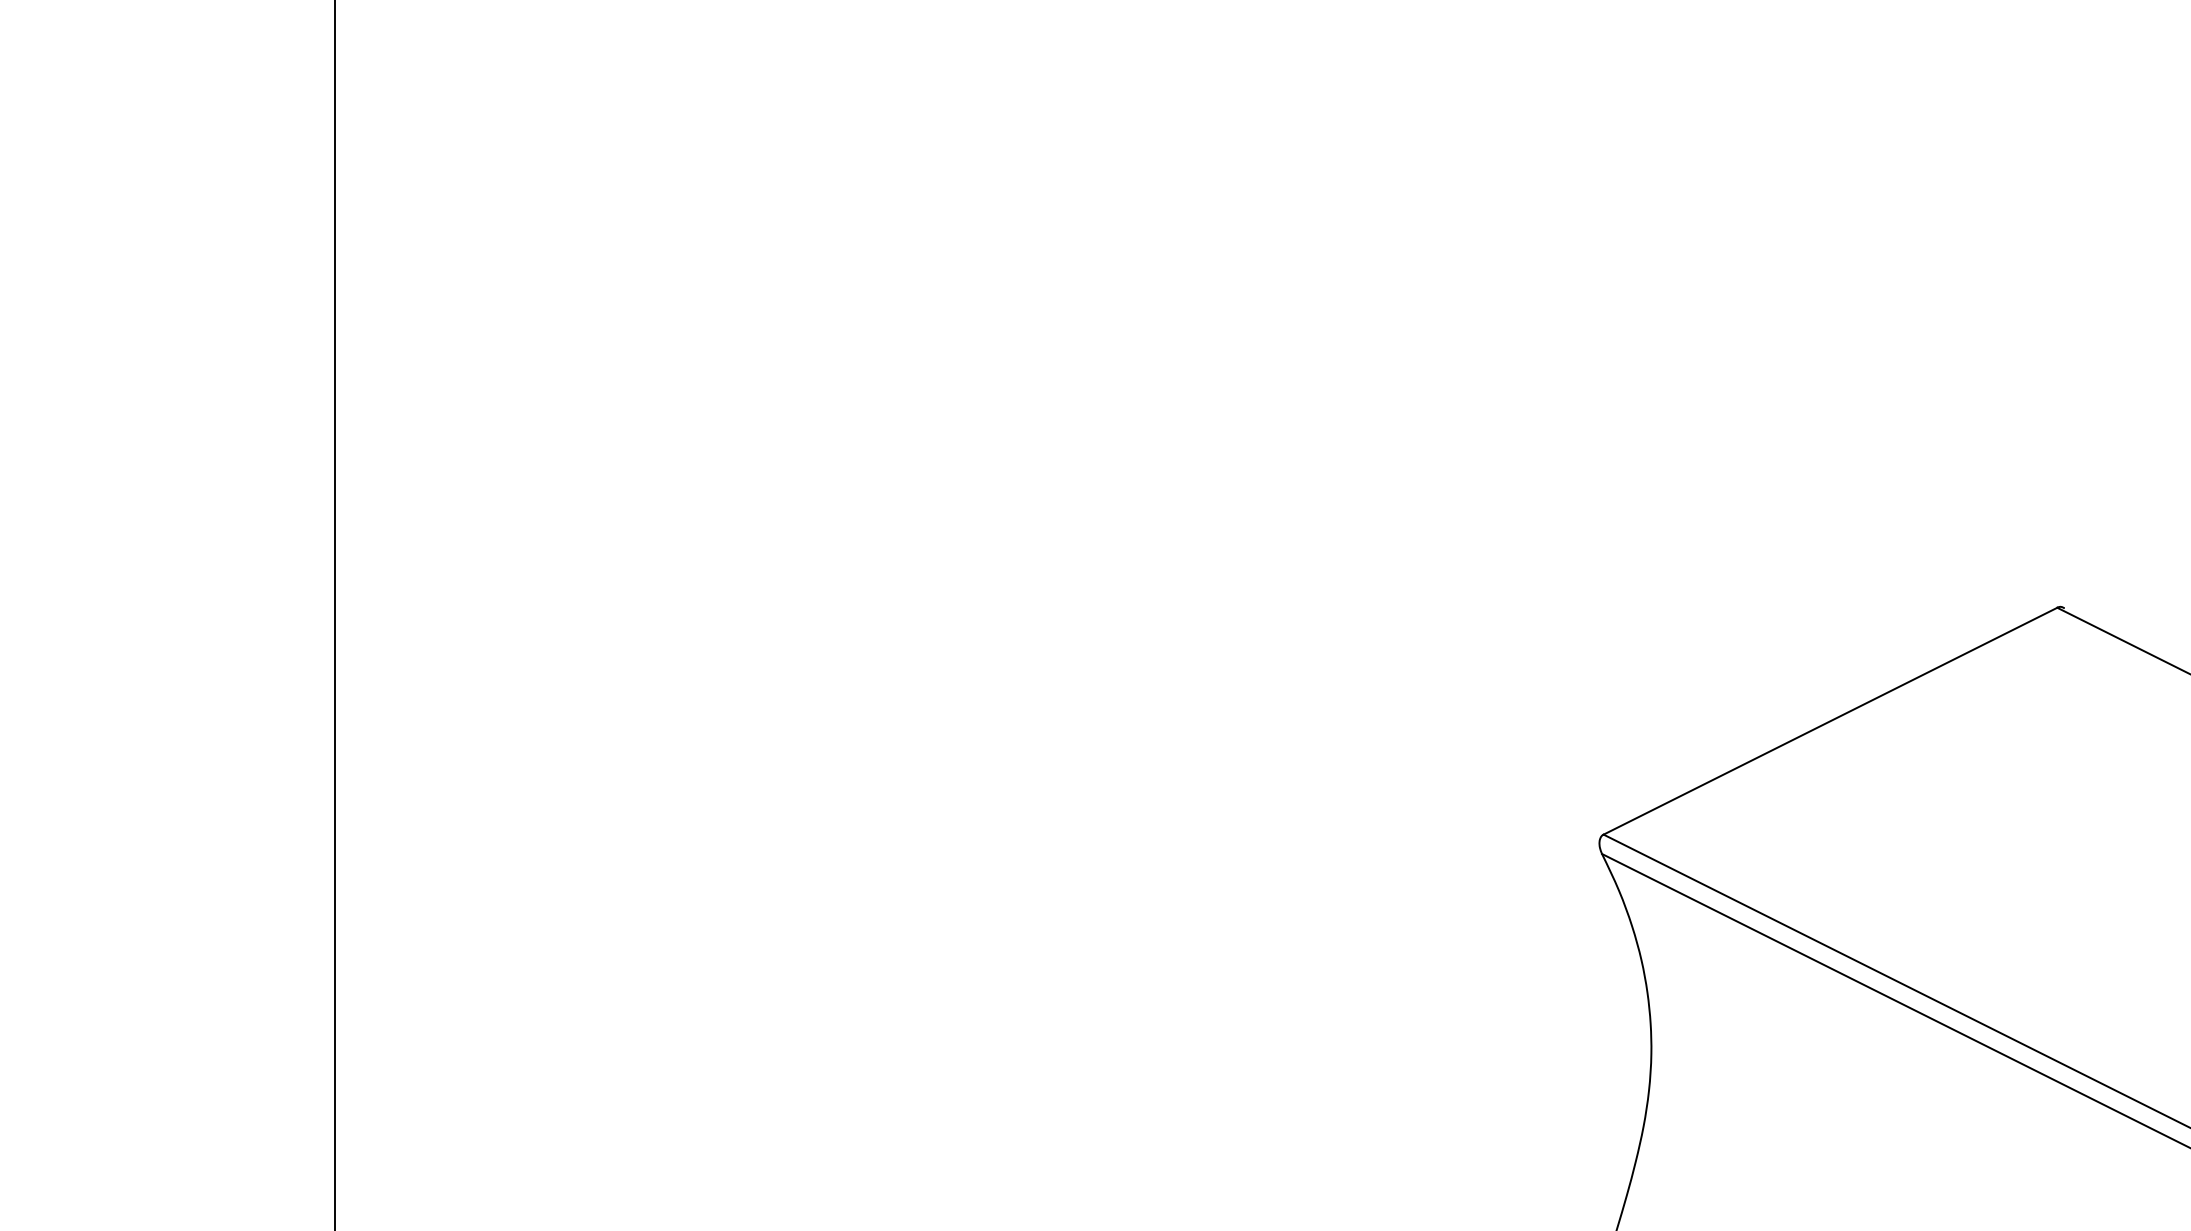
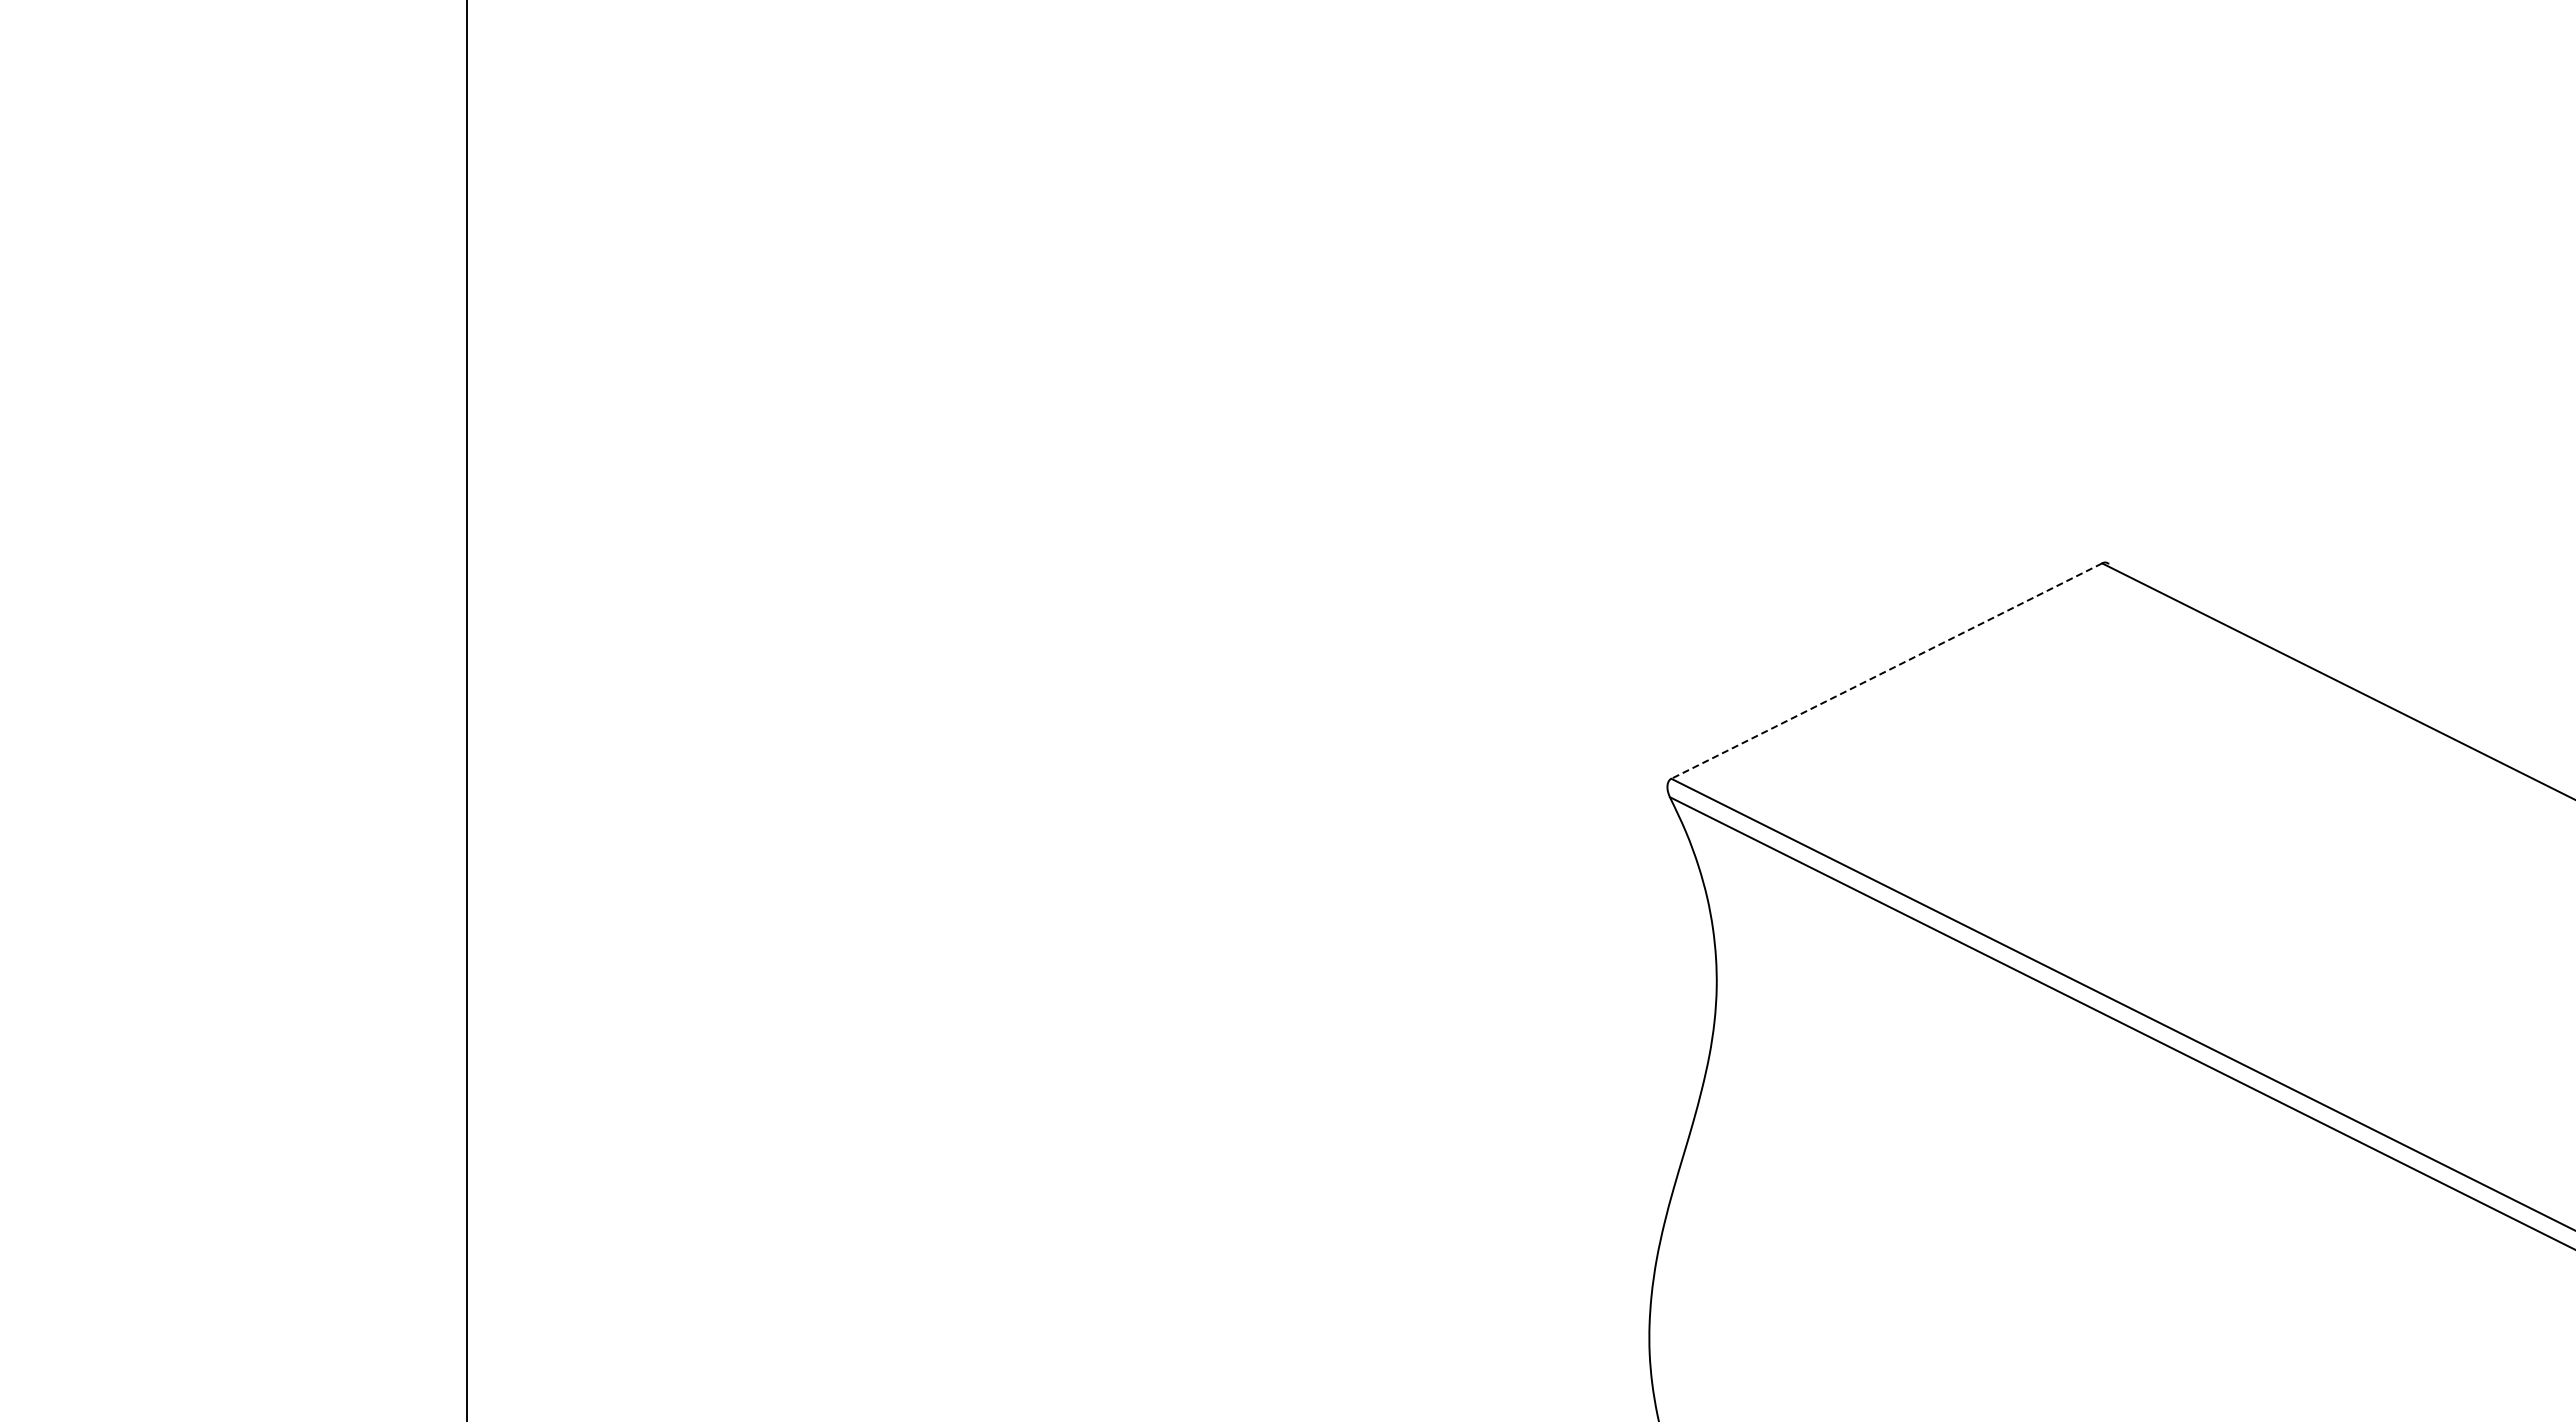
line: (1830, 721) -> (1886, 671), solid -> dashed

